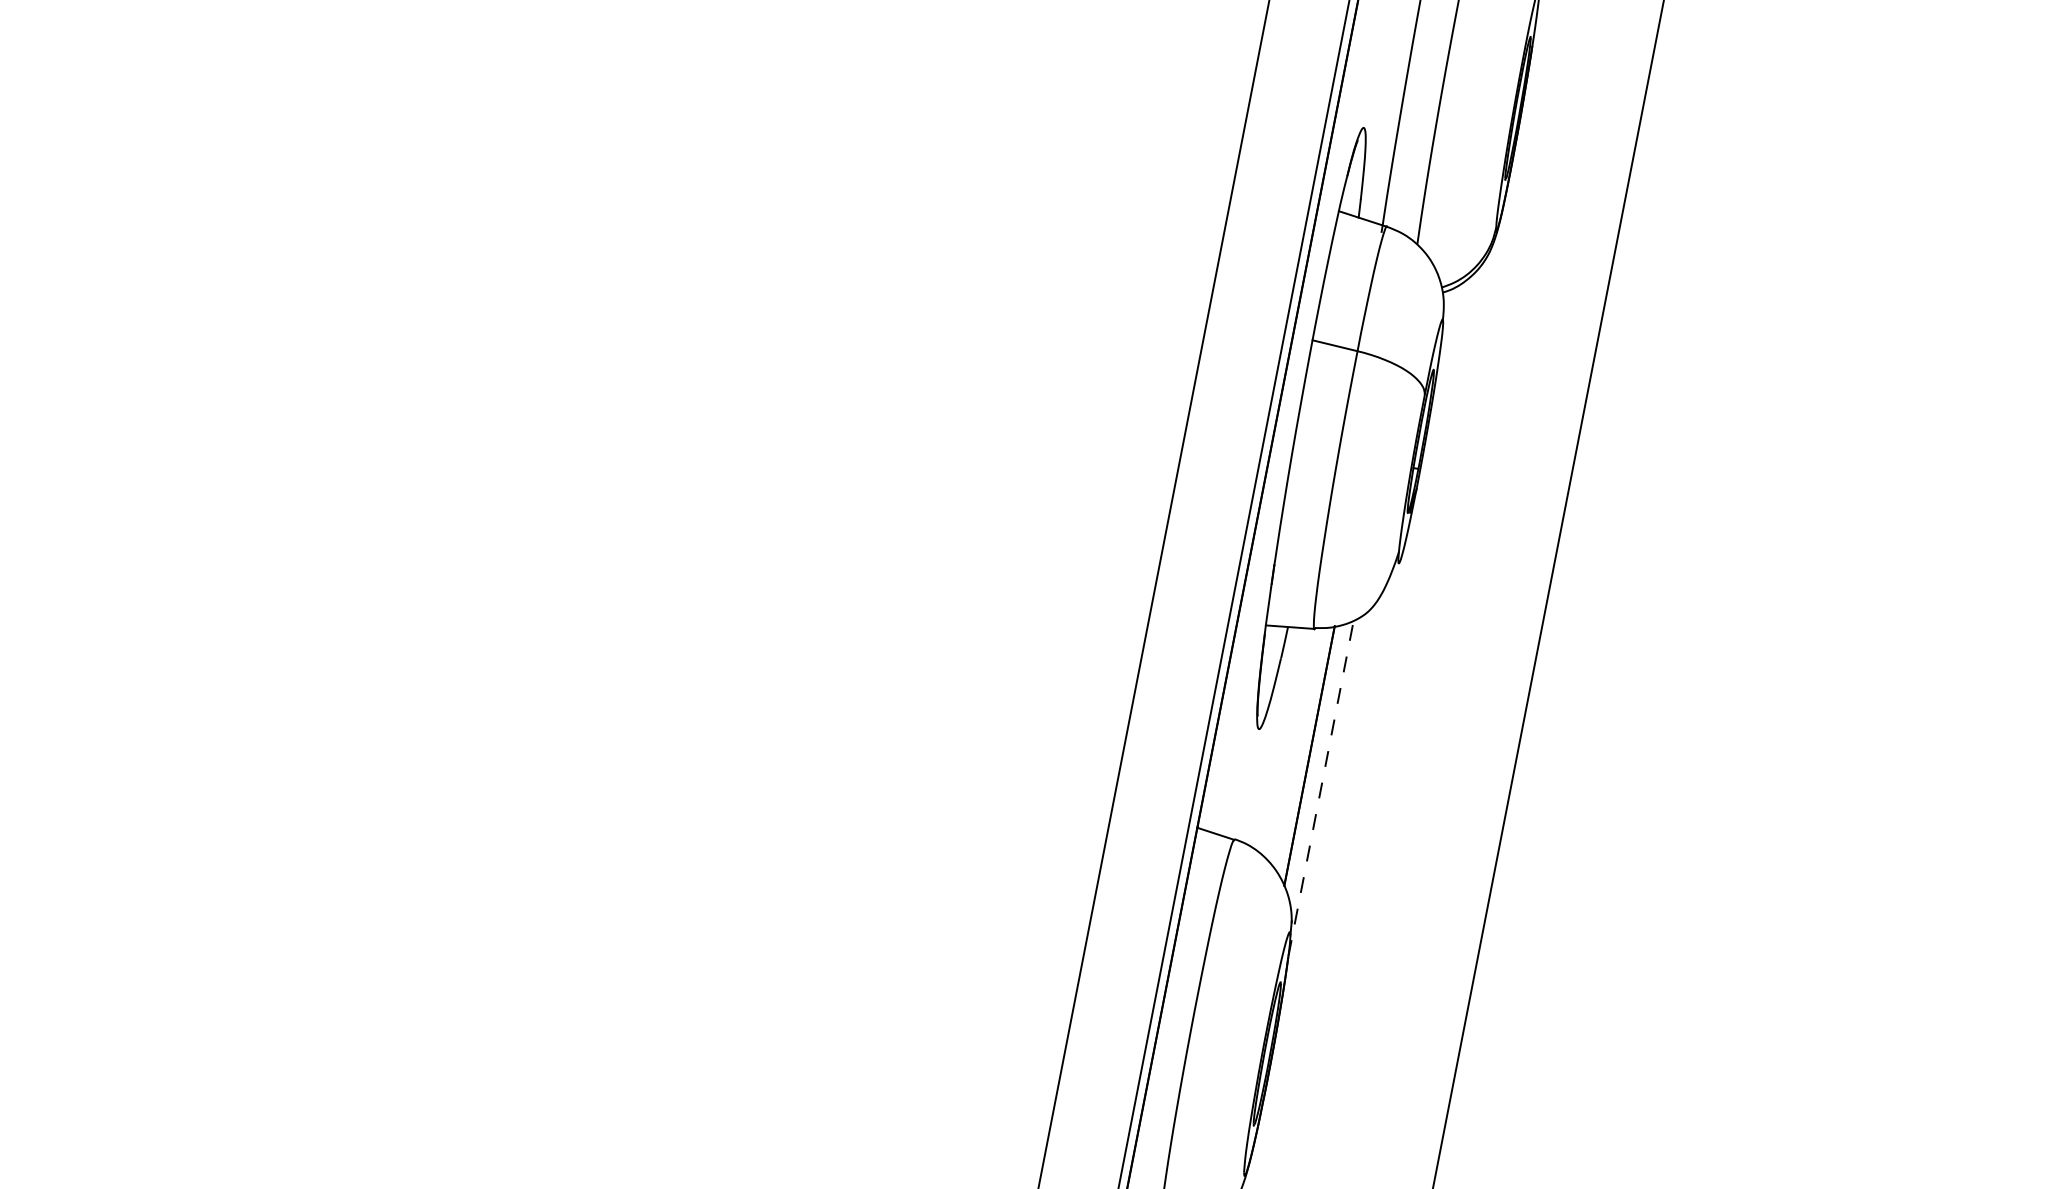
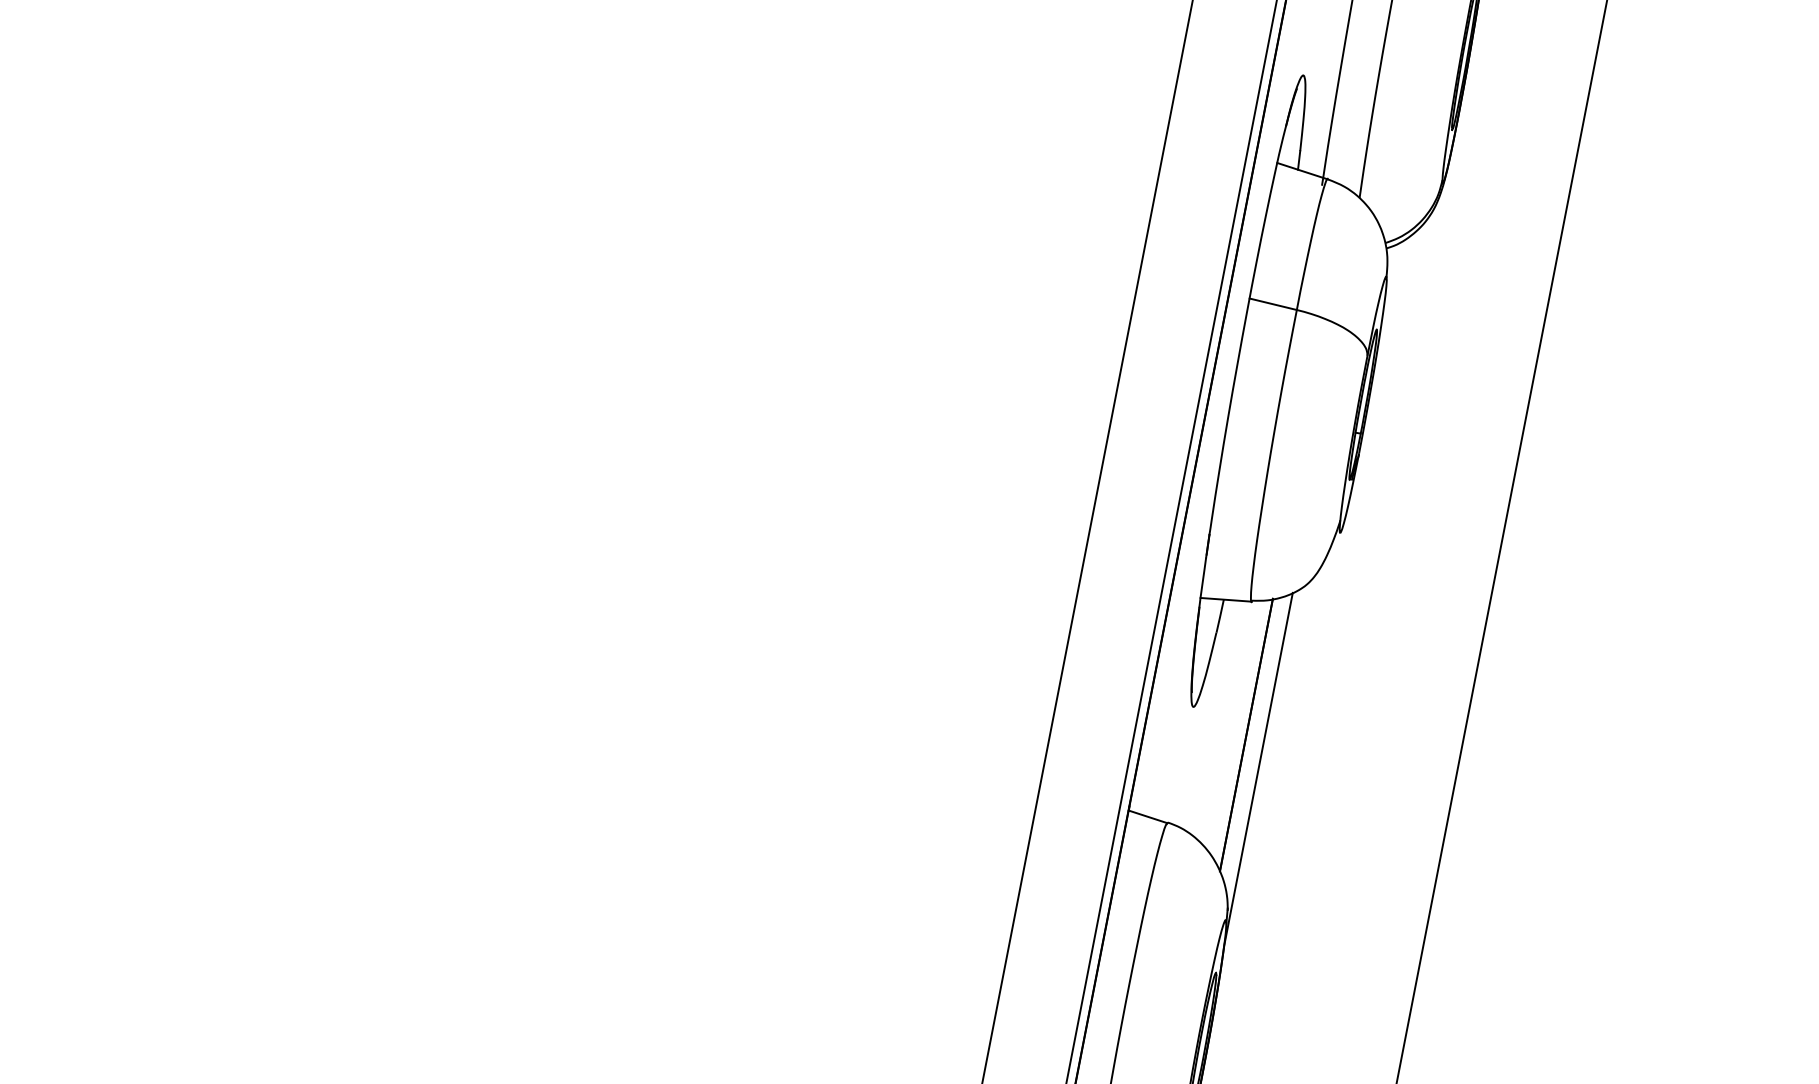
line: (1321, 788) -> (1258, 769), dashed -> solid

